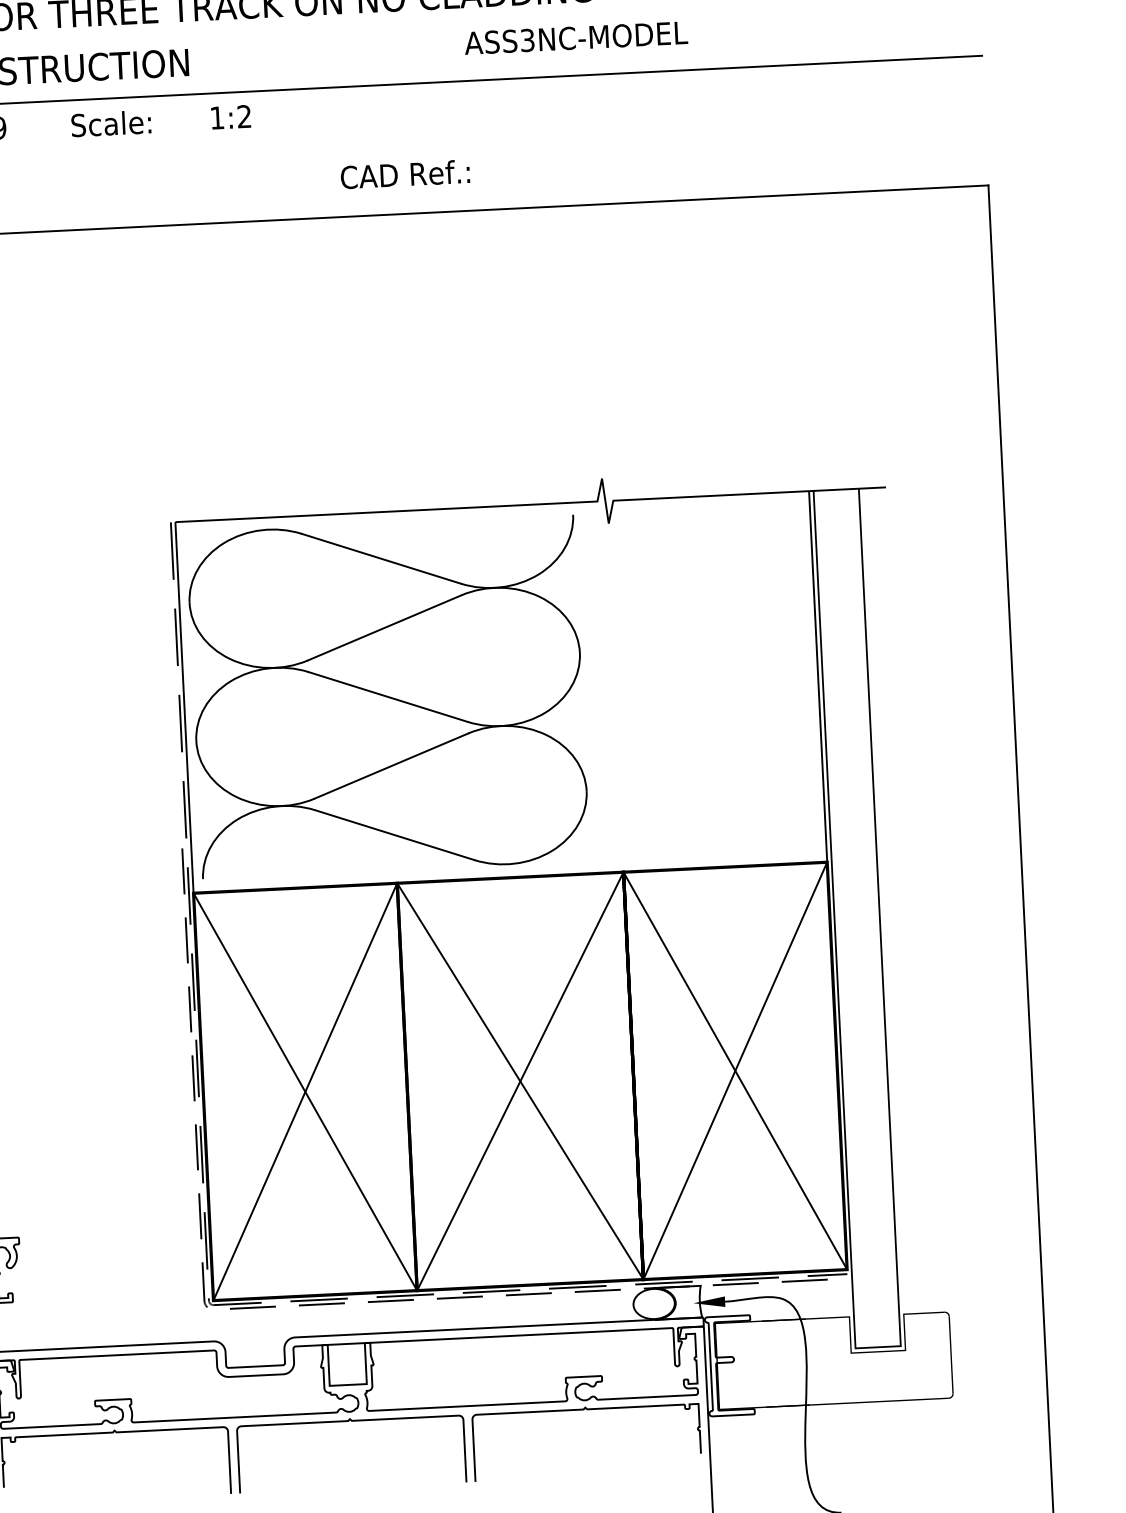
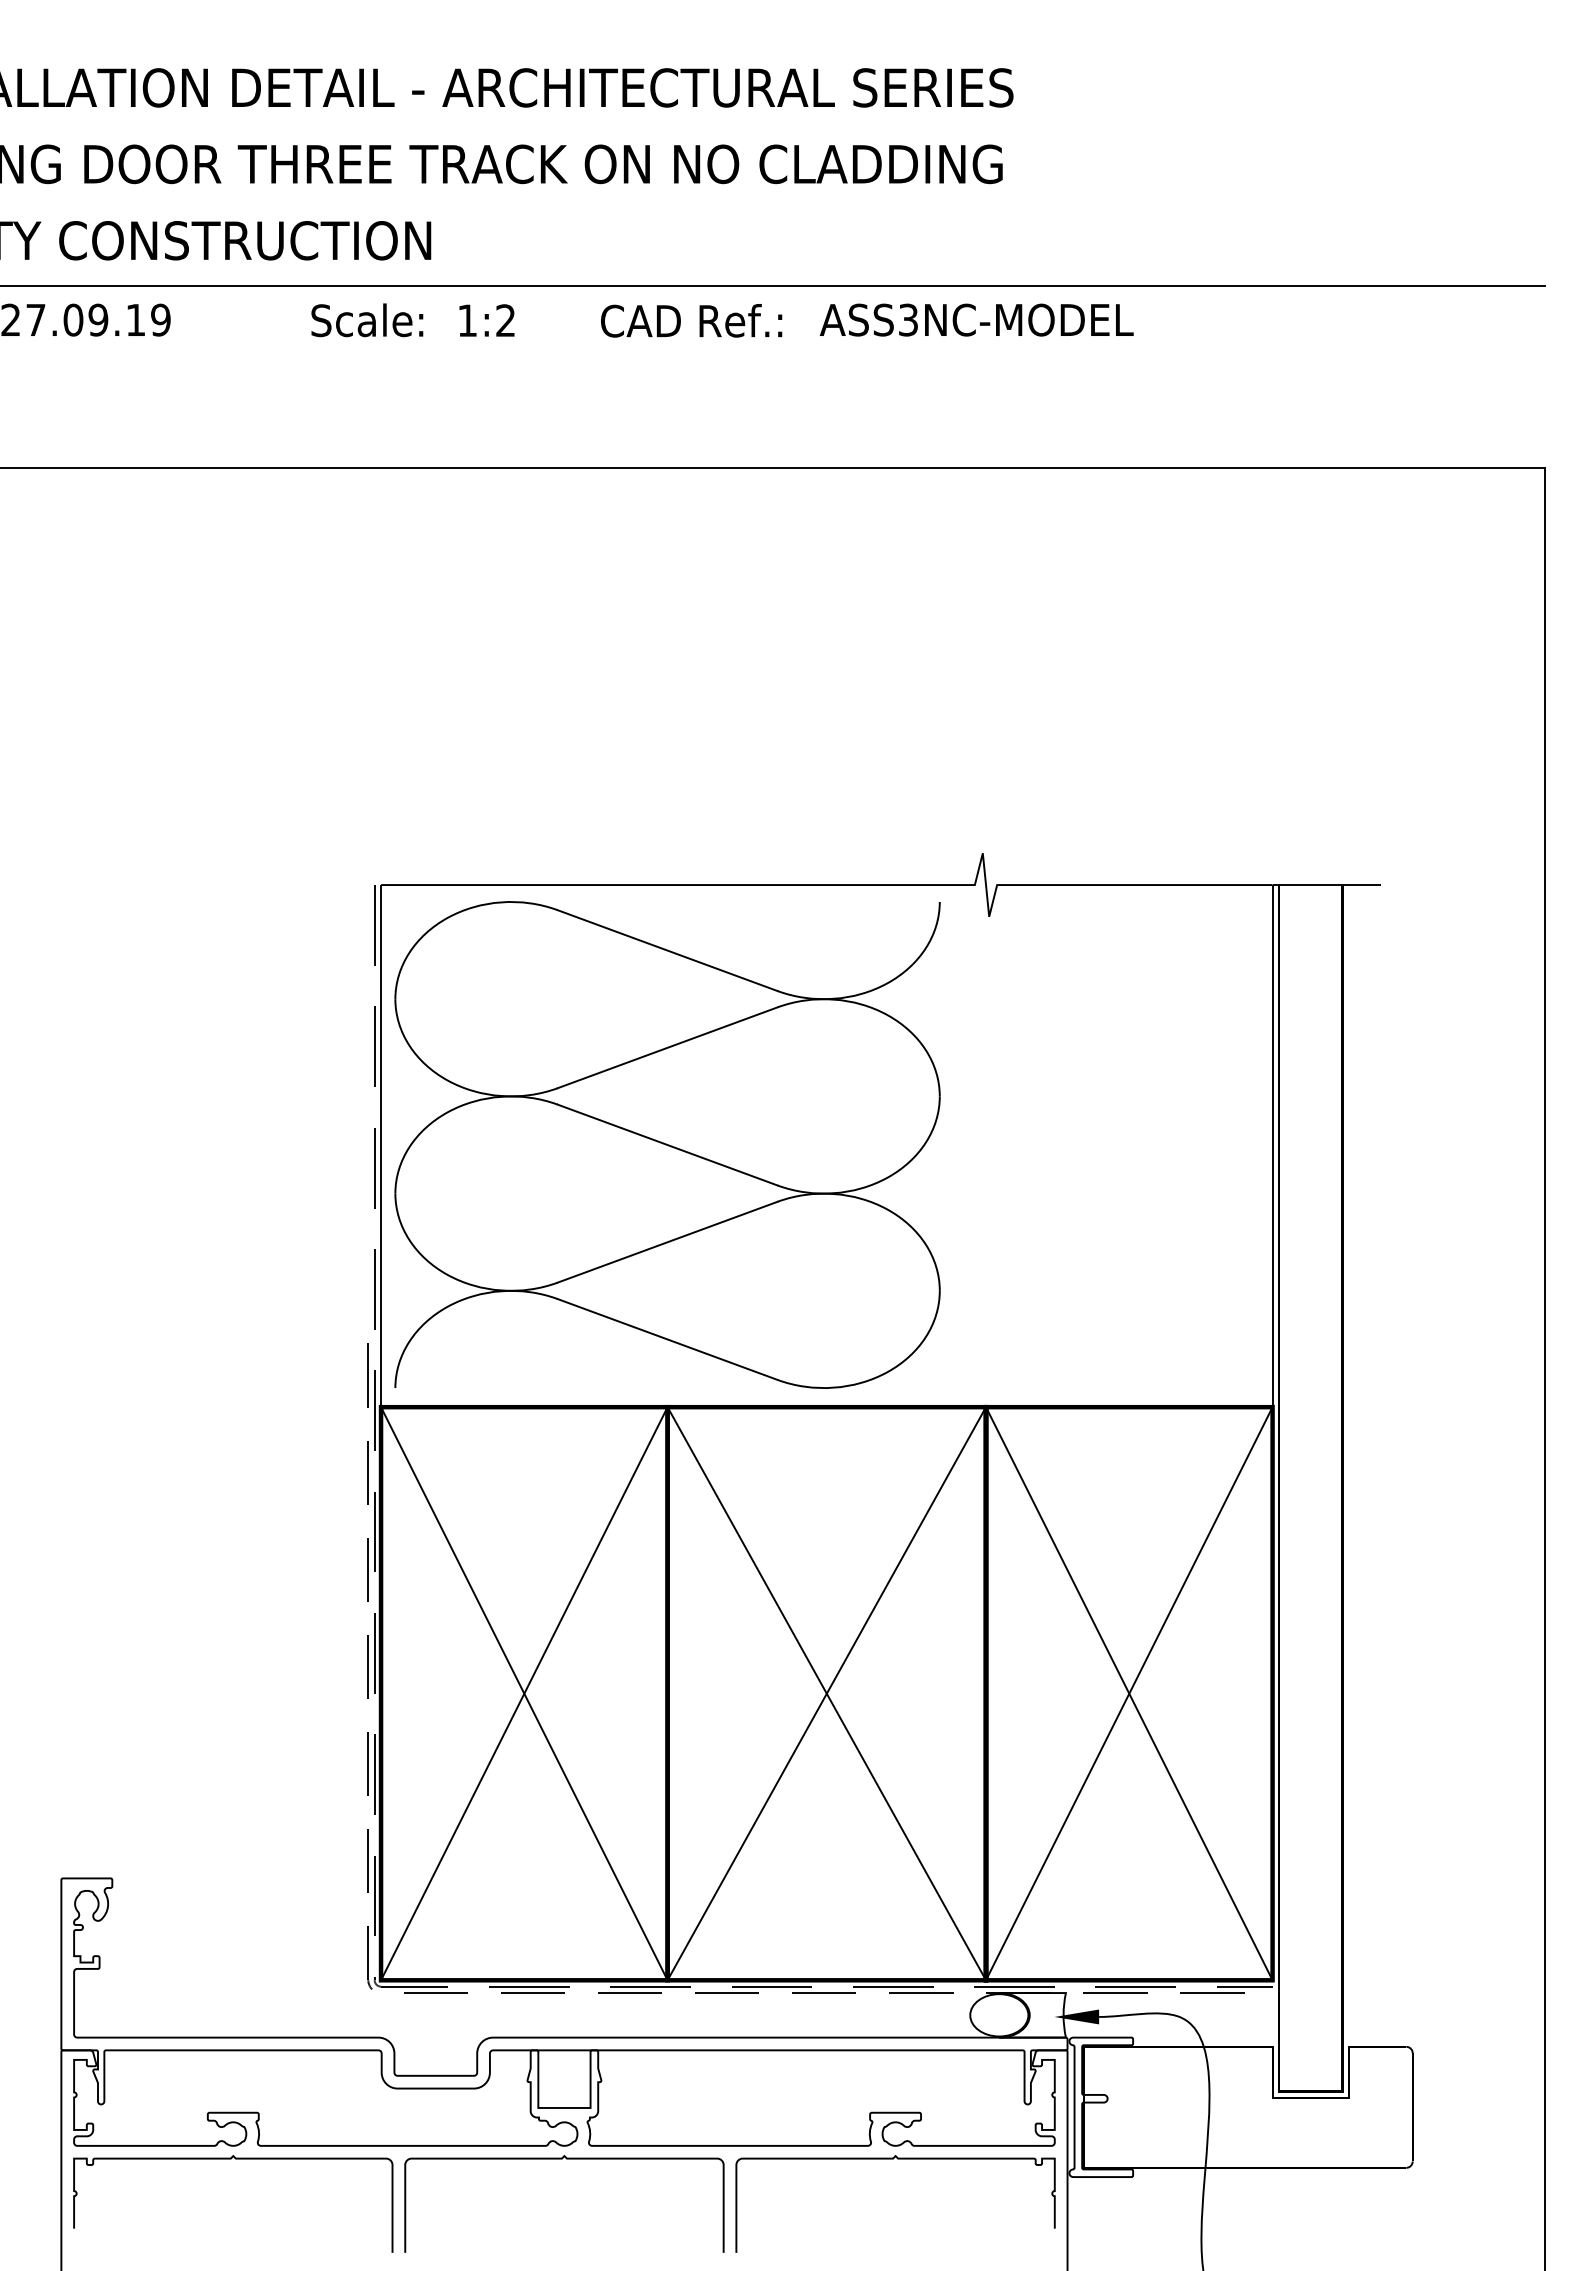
text: (575, 37) -> (976, 319), moved
text: (111, 123) -> (367, 320), moved
text: (405, 174) -> (691, 320), moved

